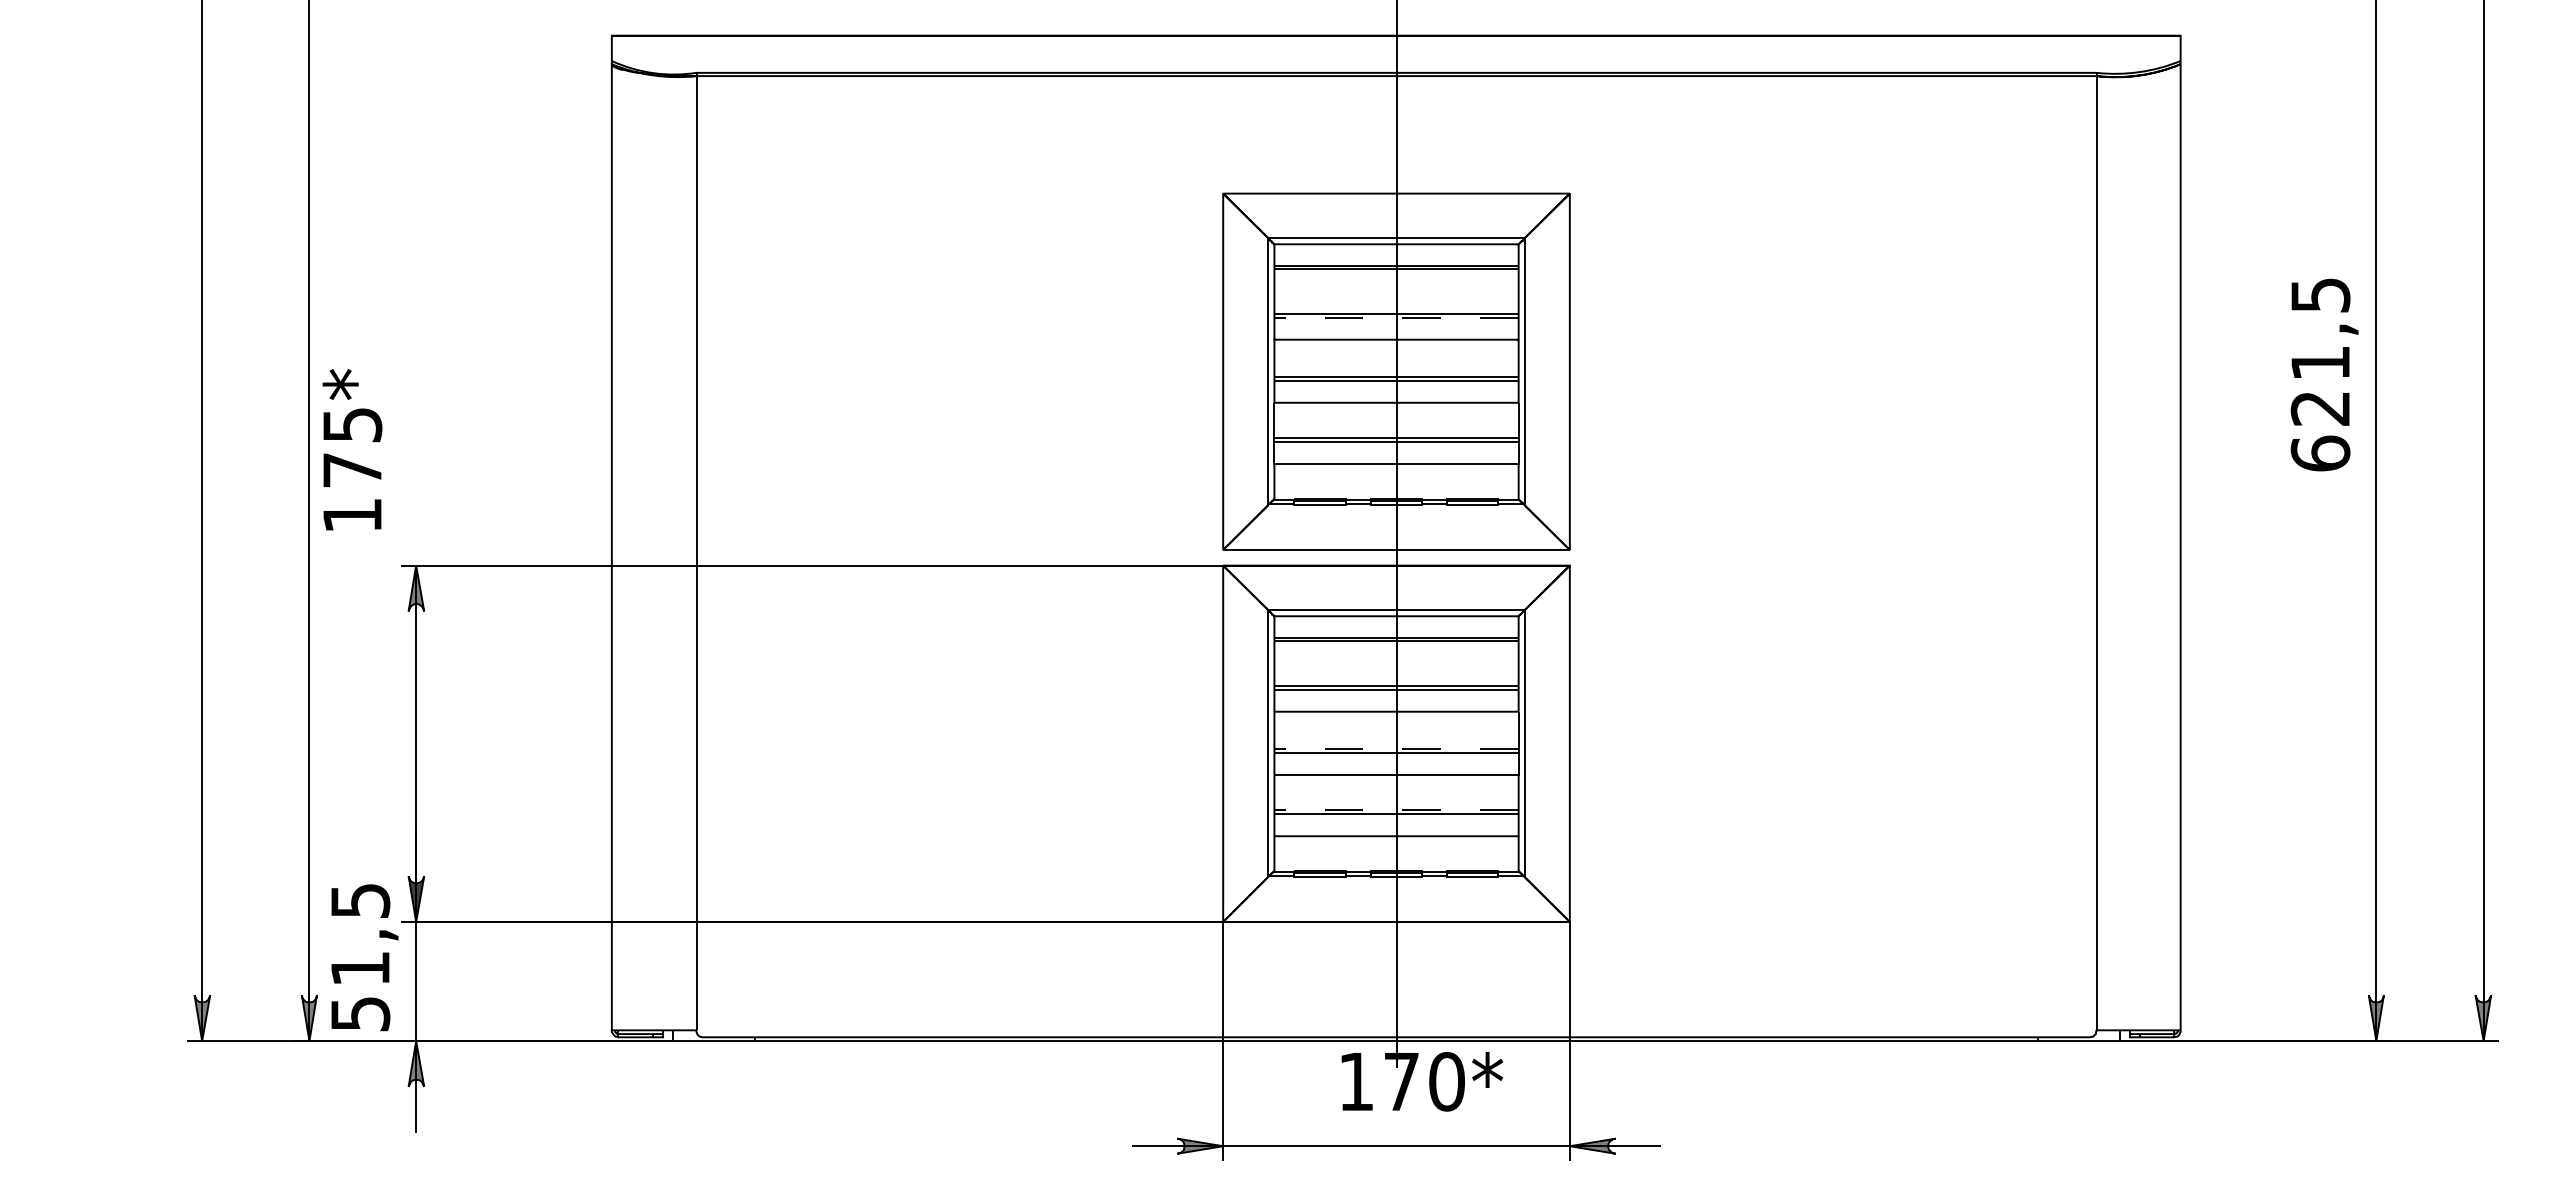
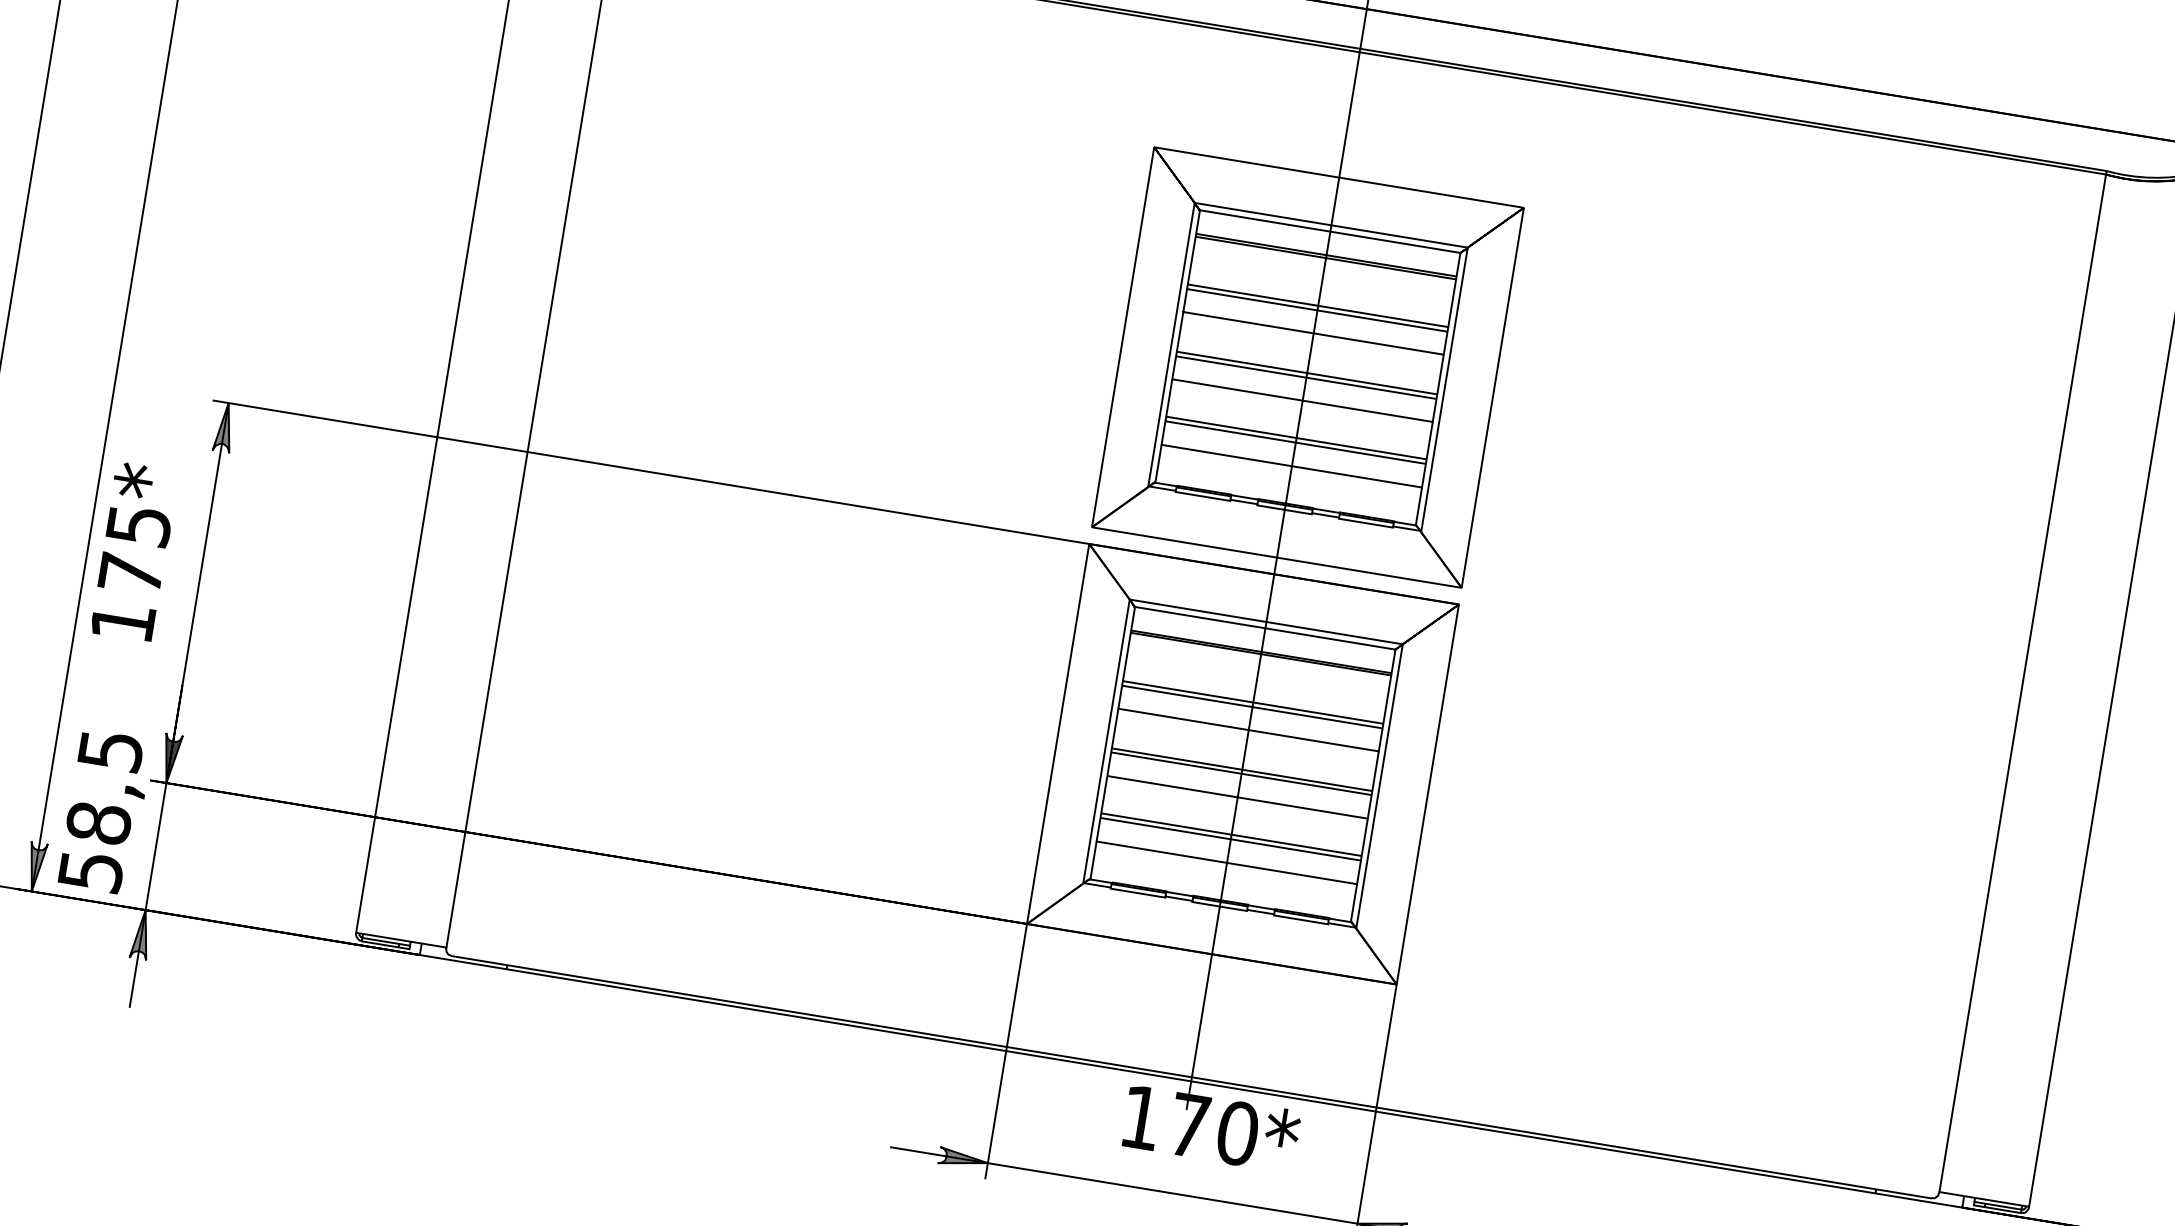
line: (1396, 318) -> (1317, 310), dashed -> solid
text: (352, 449) -> (134, 551), moved
line: (1396, 748) -> (1242, 769), dashed -> solid
line: (1396, 809) -> (1231, 834), dashed -> solid
text: (360, 968) -> (98, 822), 51,5 -> 58,5

